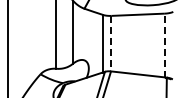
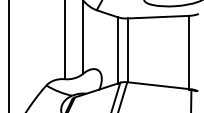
line: (111, 43) -> (127, 50), dashed -> solid
line: (164, 45) -> (188, 52), dashed -> solid

